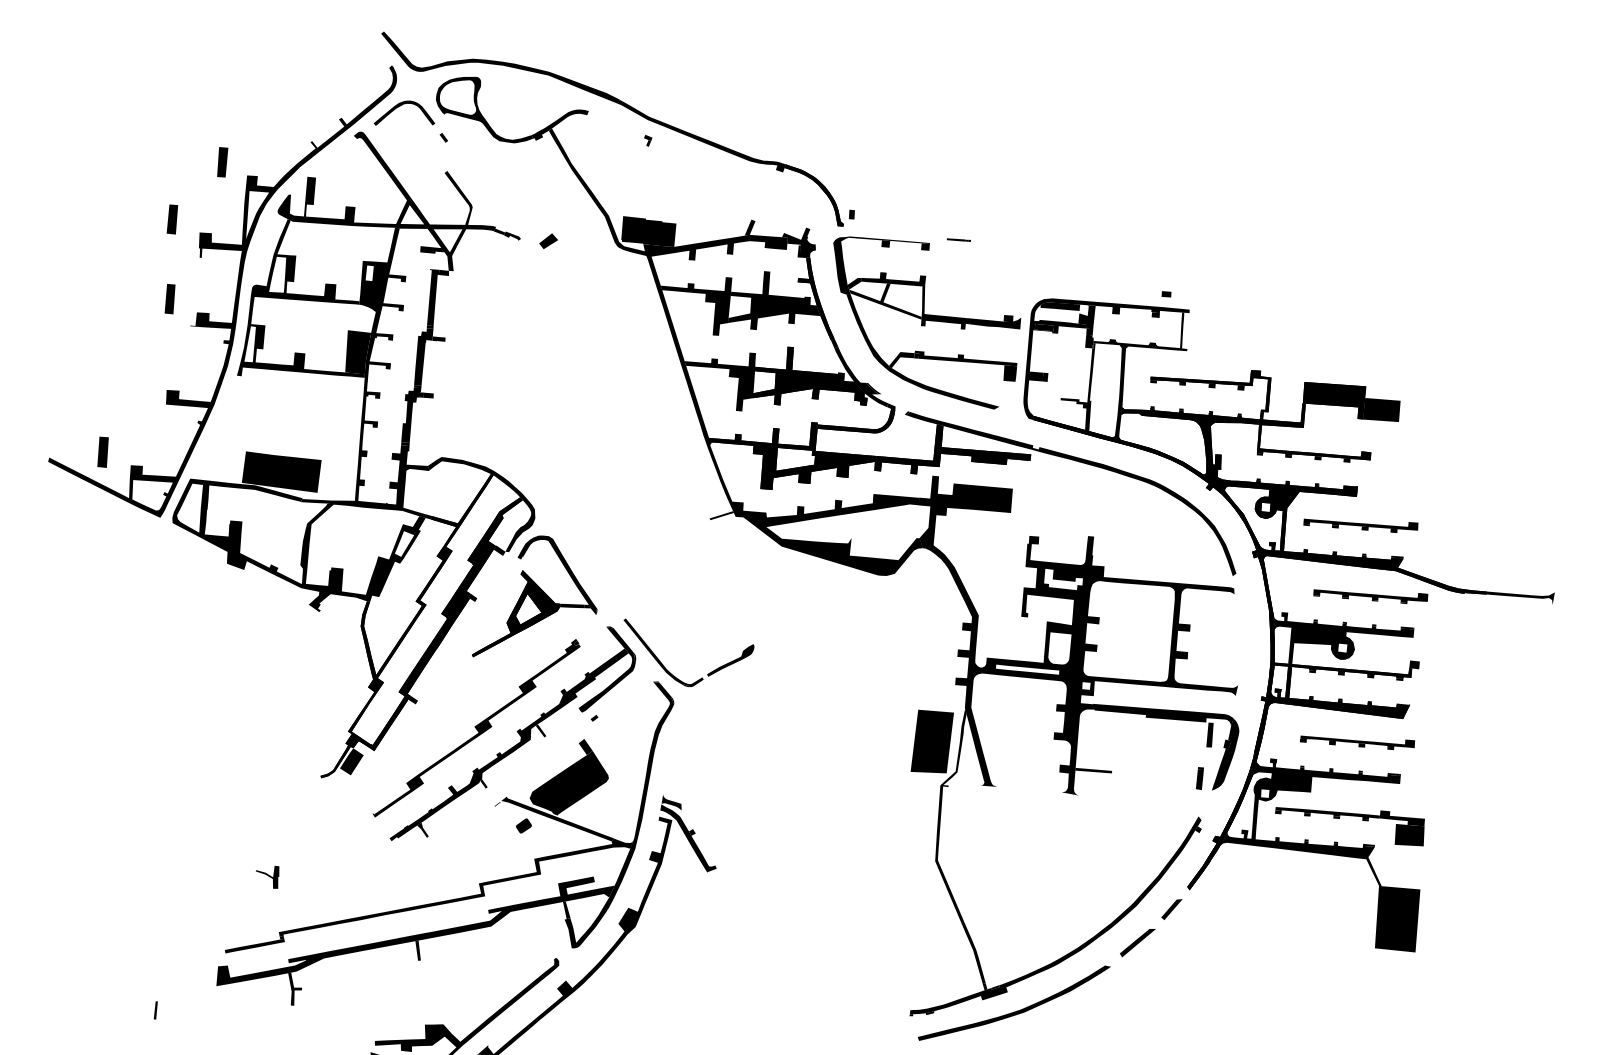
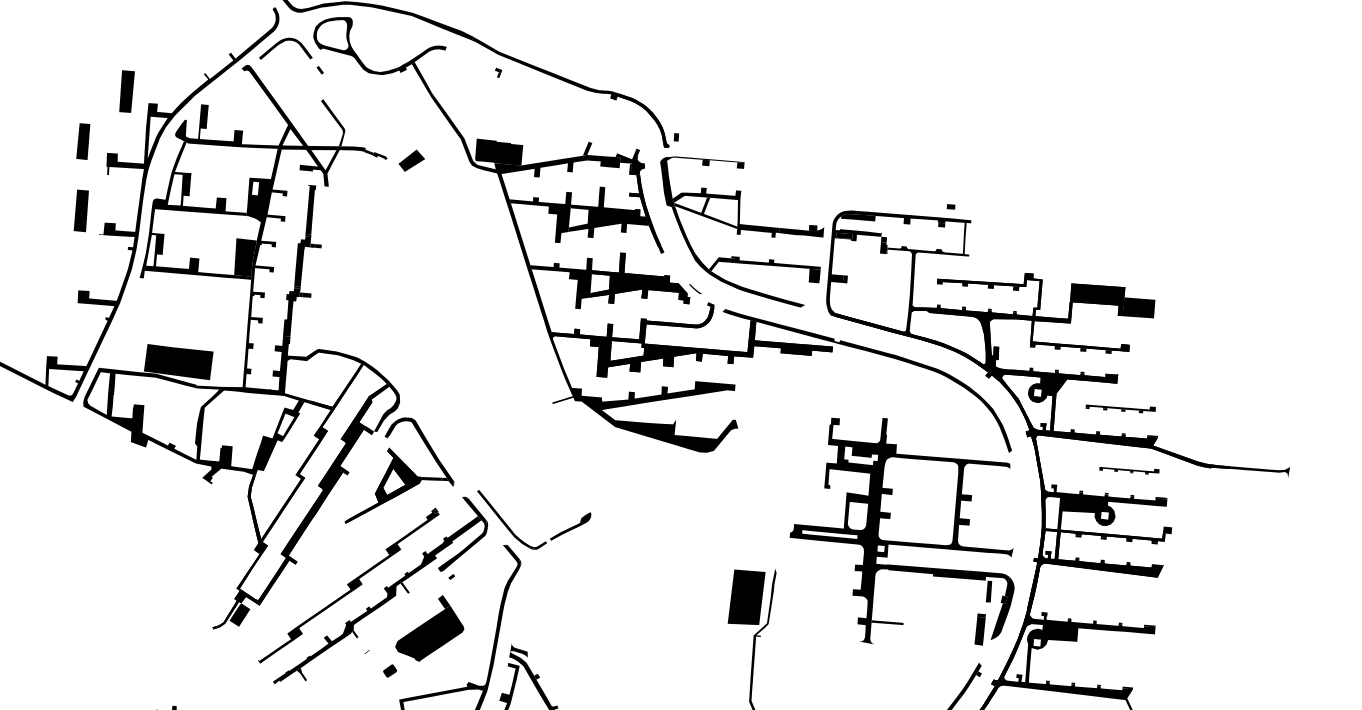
part: (222, 162) -> (127, 91), size x1.6
part: (172, 219) -> (83, 141), size x1.4
line: (958, 239) -> (769, 159), removed
part: (548, 240) -> (411, 159), size x1.6
fill: (443, 272) -> (319, 187), removed
part: (169, 299) -> (80, 211), size x1.6
fill: (1086, 317) -> (881, 227), removed
fill: (861, 376) -> (684, 278), removed
fill: (1077, 387) -> (873, 288), removed
part: (102, 451) -> (22, 344), removed
part: (1360, 525) -> (1120, 408), size x0.7
part: (1370, 596) -> (1129, 470), size x0.6
fill: (965, 630) -> (775, 500), removed
part: (1356, 742) -> (1116, 598), removed
part: (1199, 778) -> (979, 629), size x1.6
part: (1350, 816) -> (1111, 662), removed
fill: (557, 818) -> (419, 664), removed

